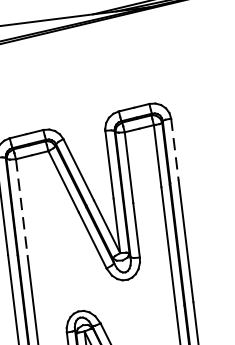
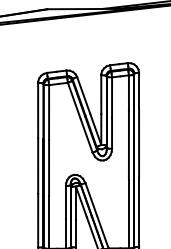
line: (175, 149) -> (139, 90), dashed -> solid
line: (22, 207) -> (49, 112), dashed -> solid

